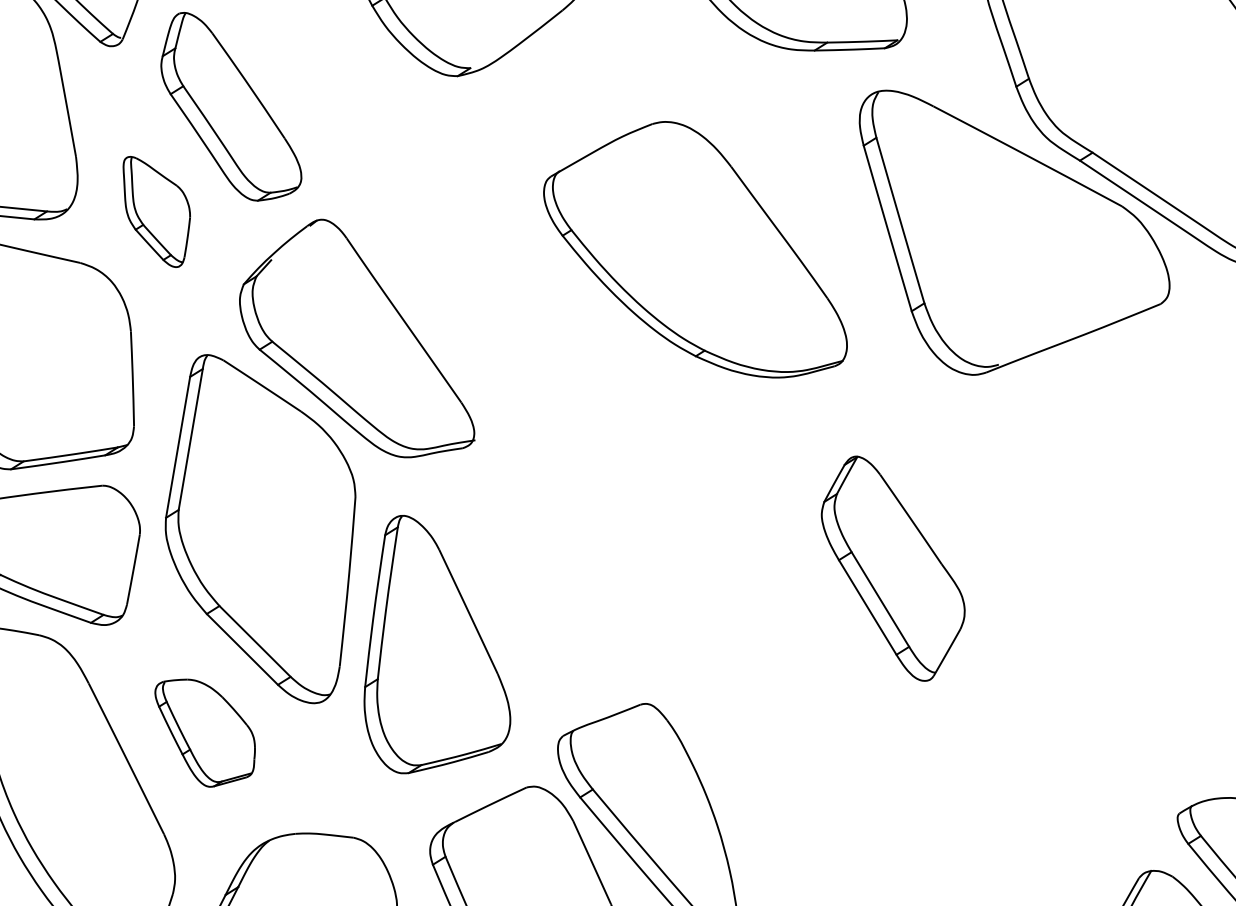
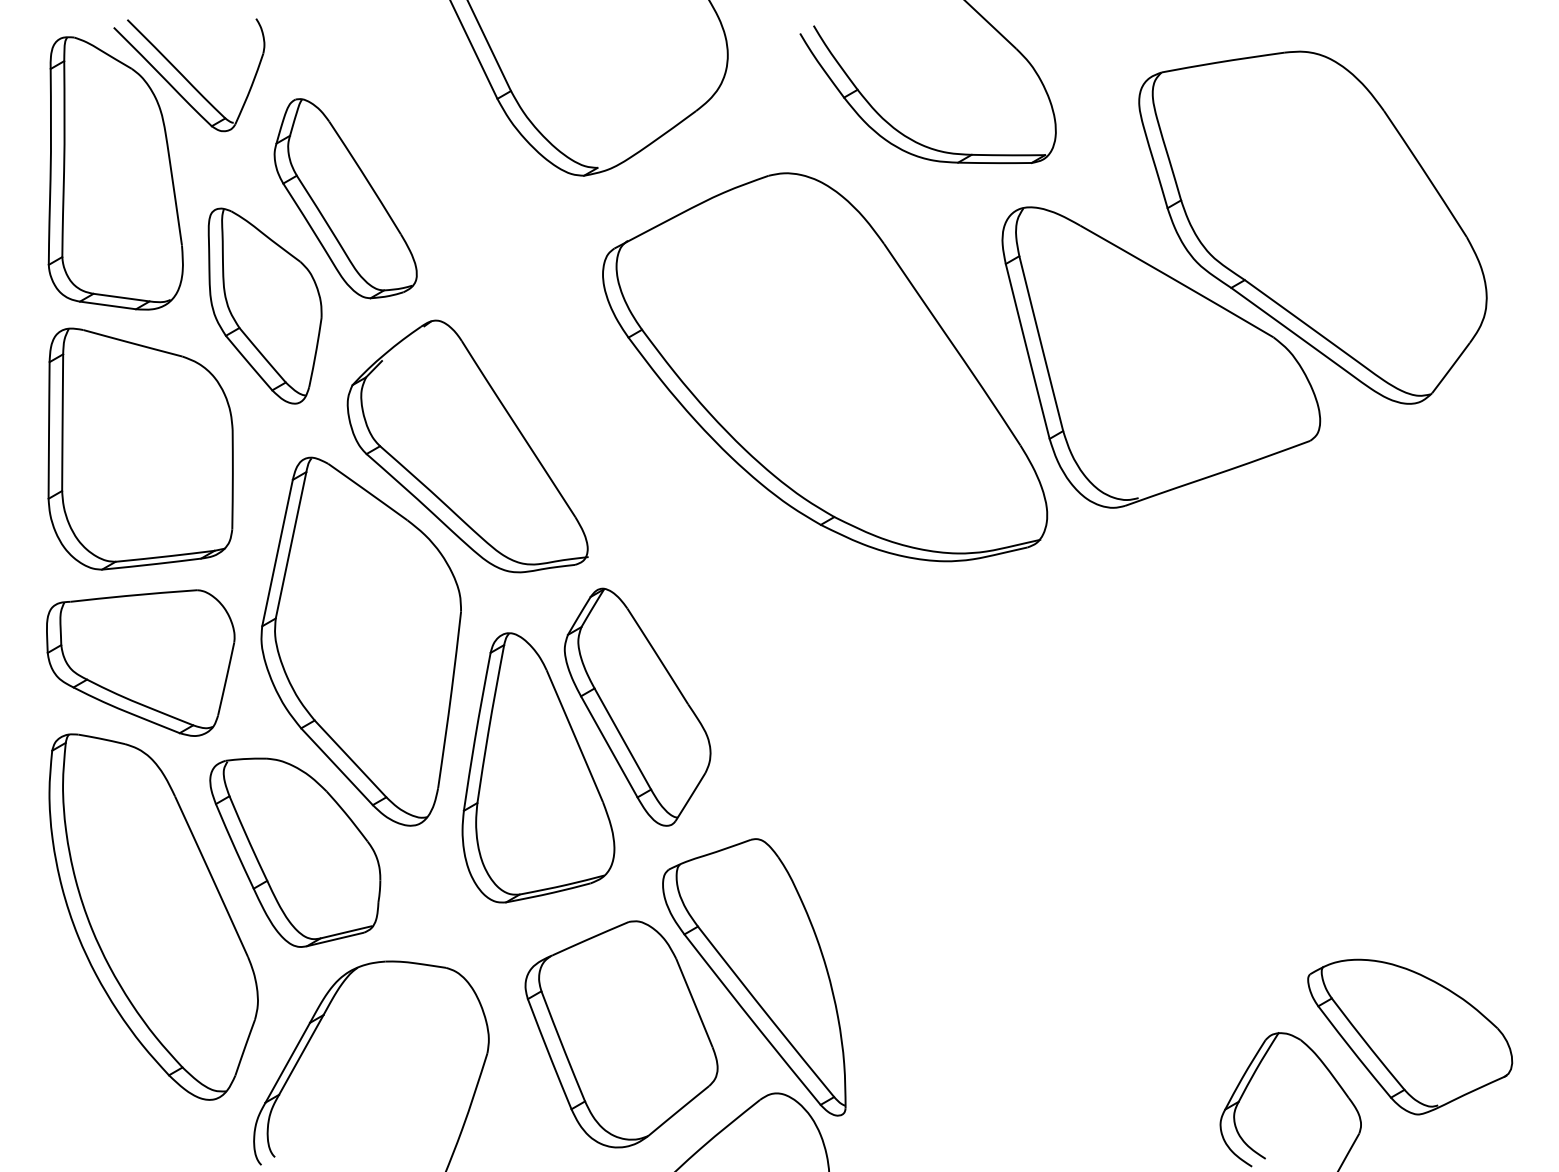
part: (156, 211) -> (264, 305), size x1.67
part: (695, 250) -> (825, 367), size x1.43
part: (893, 567) -> (637, 706), moved
part: (205, 732) -> (295, 852), size x1.67

